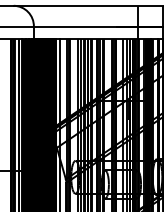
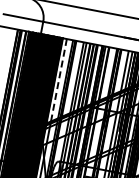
line: (60, 81) -> (58, 80), solid -> dashed

